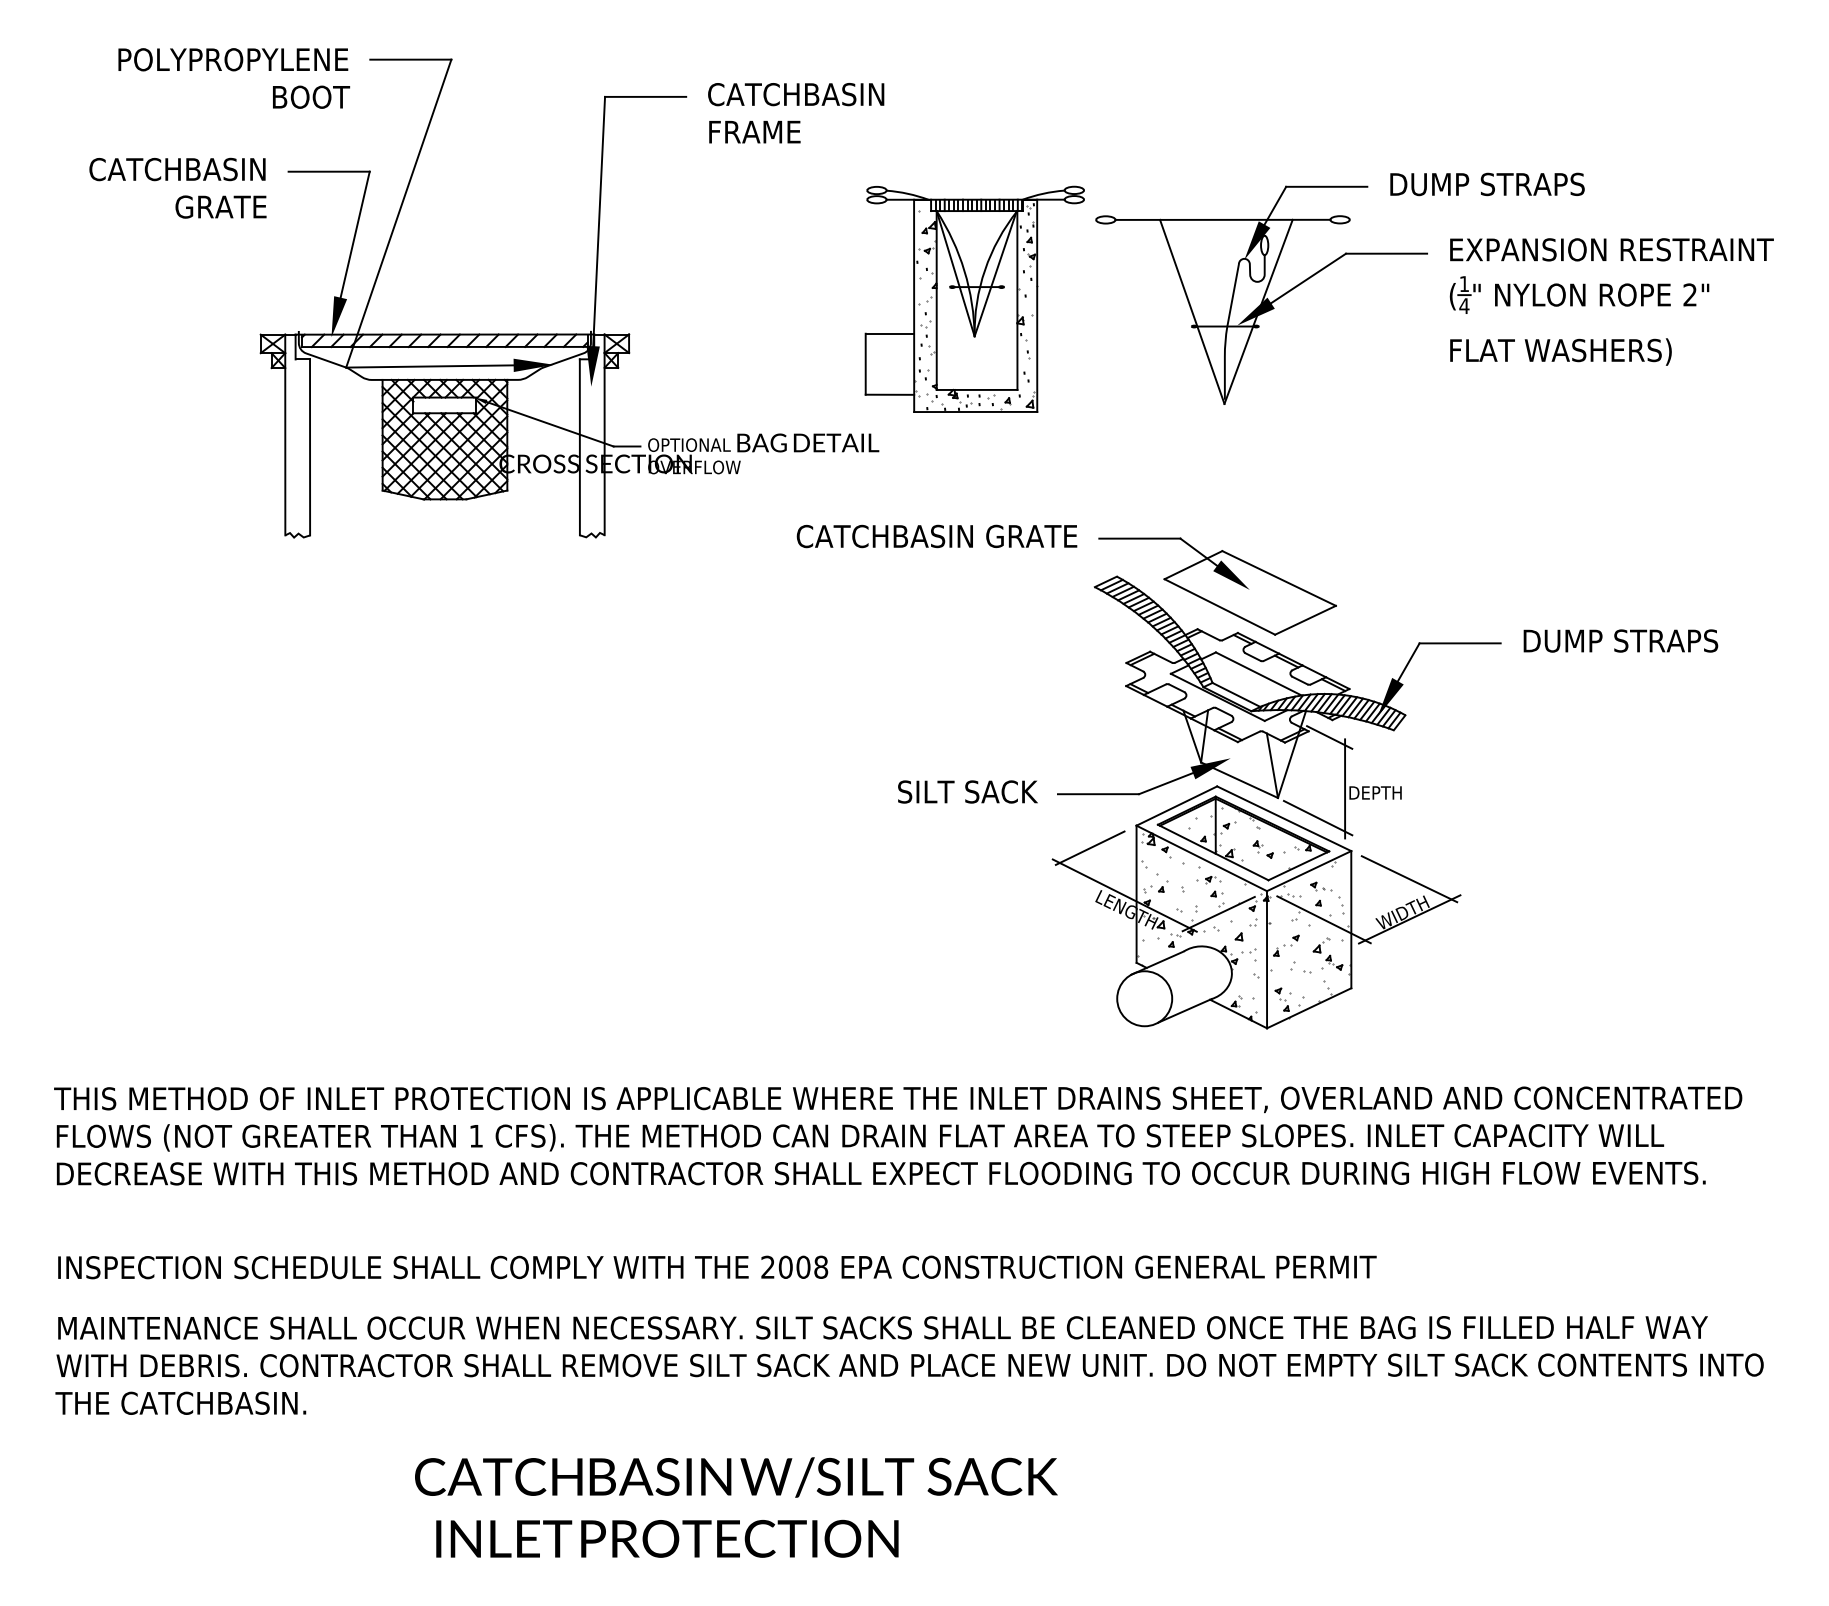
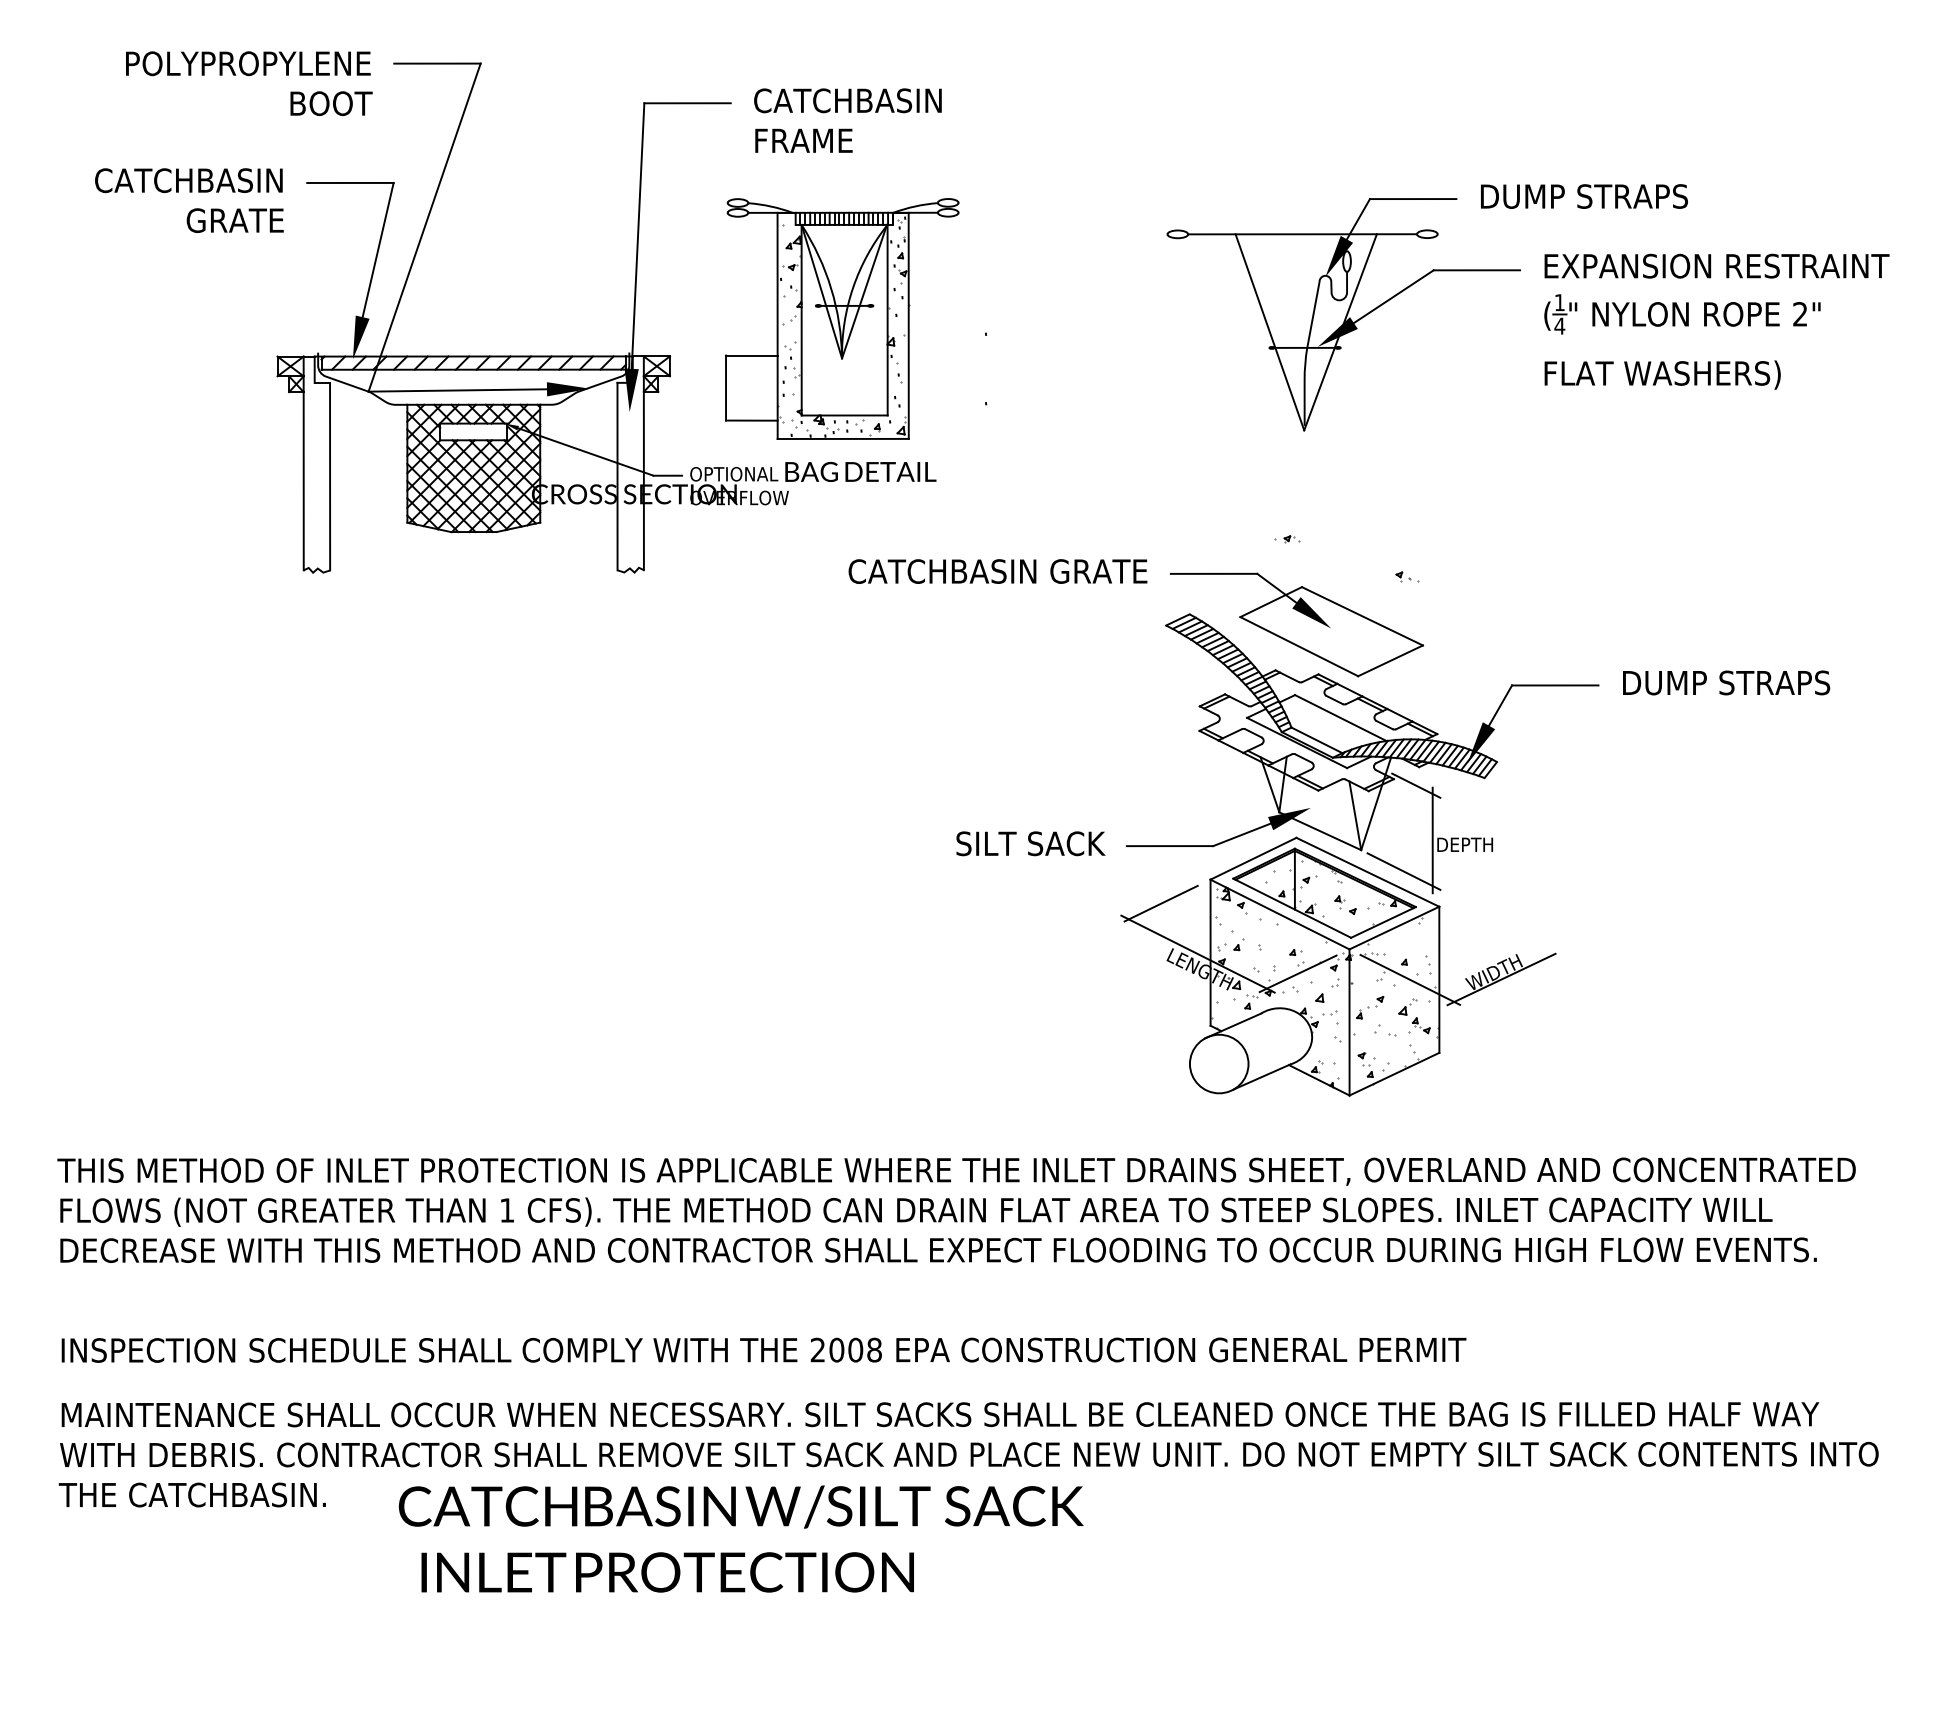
part: (975, 298) -> (842, 318), moved
part: (1208, 879) -> (1287, 539), moved
line: (1409, 879) -> (1501, 936), removed
part: (1321, 886) -> (1407, 576), moved
text: (735, 1507) -> (740, 1538), moved

